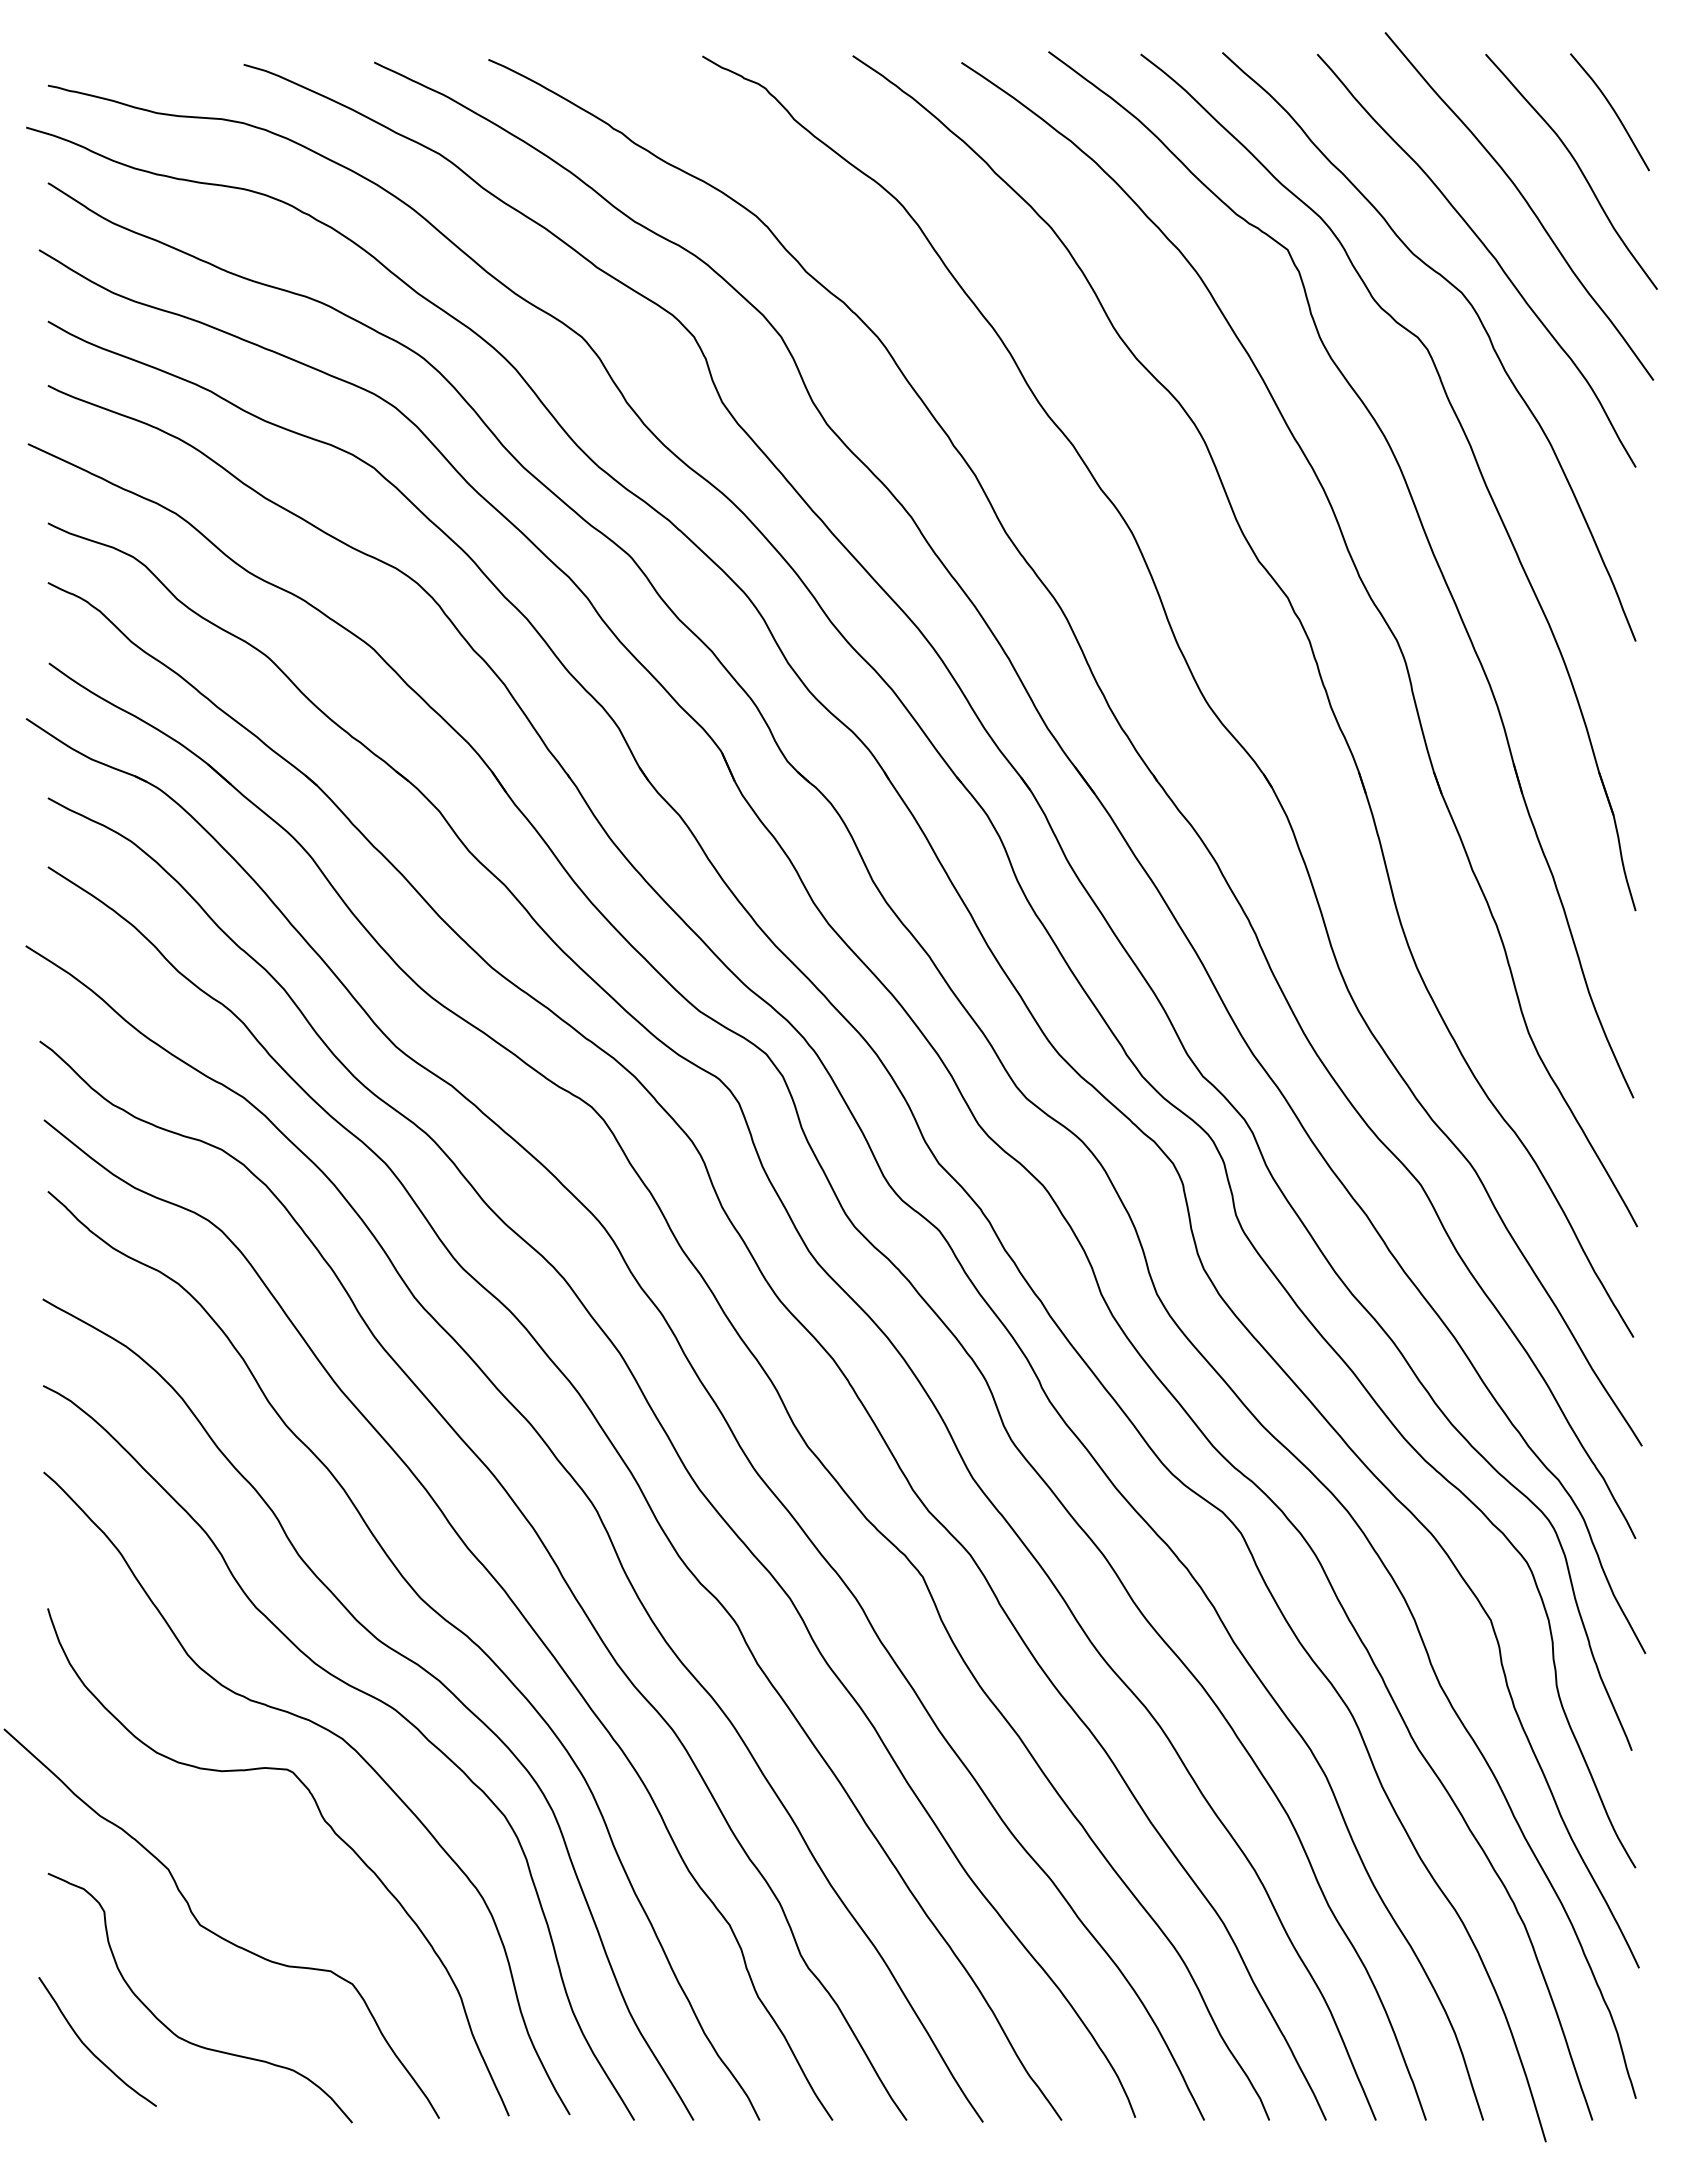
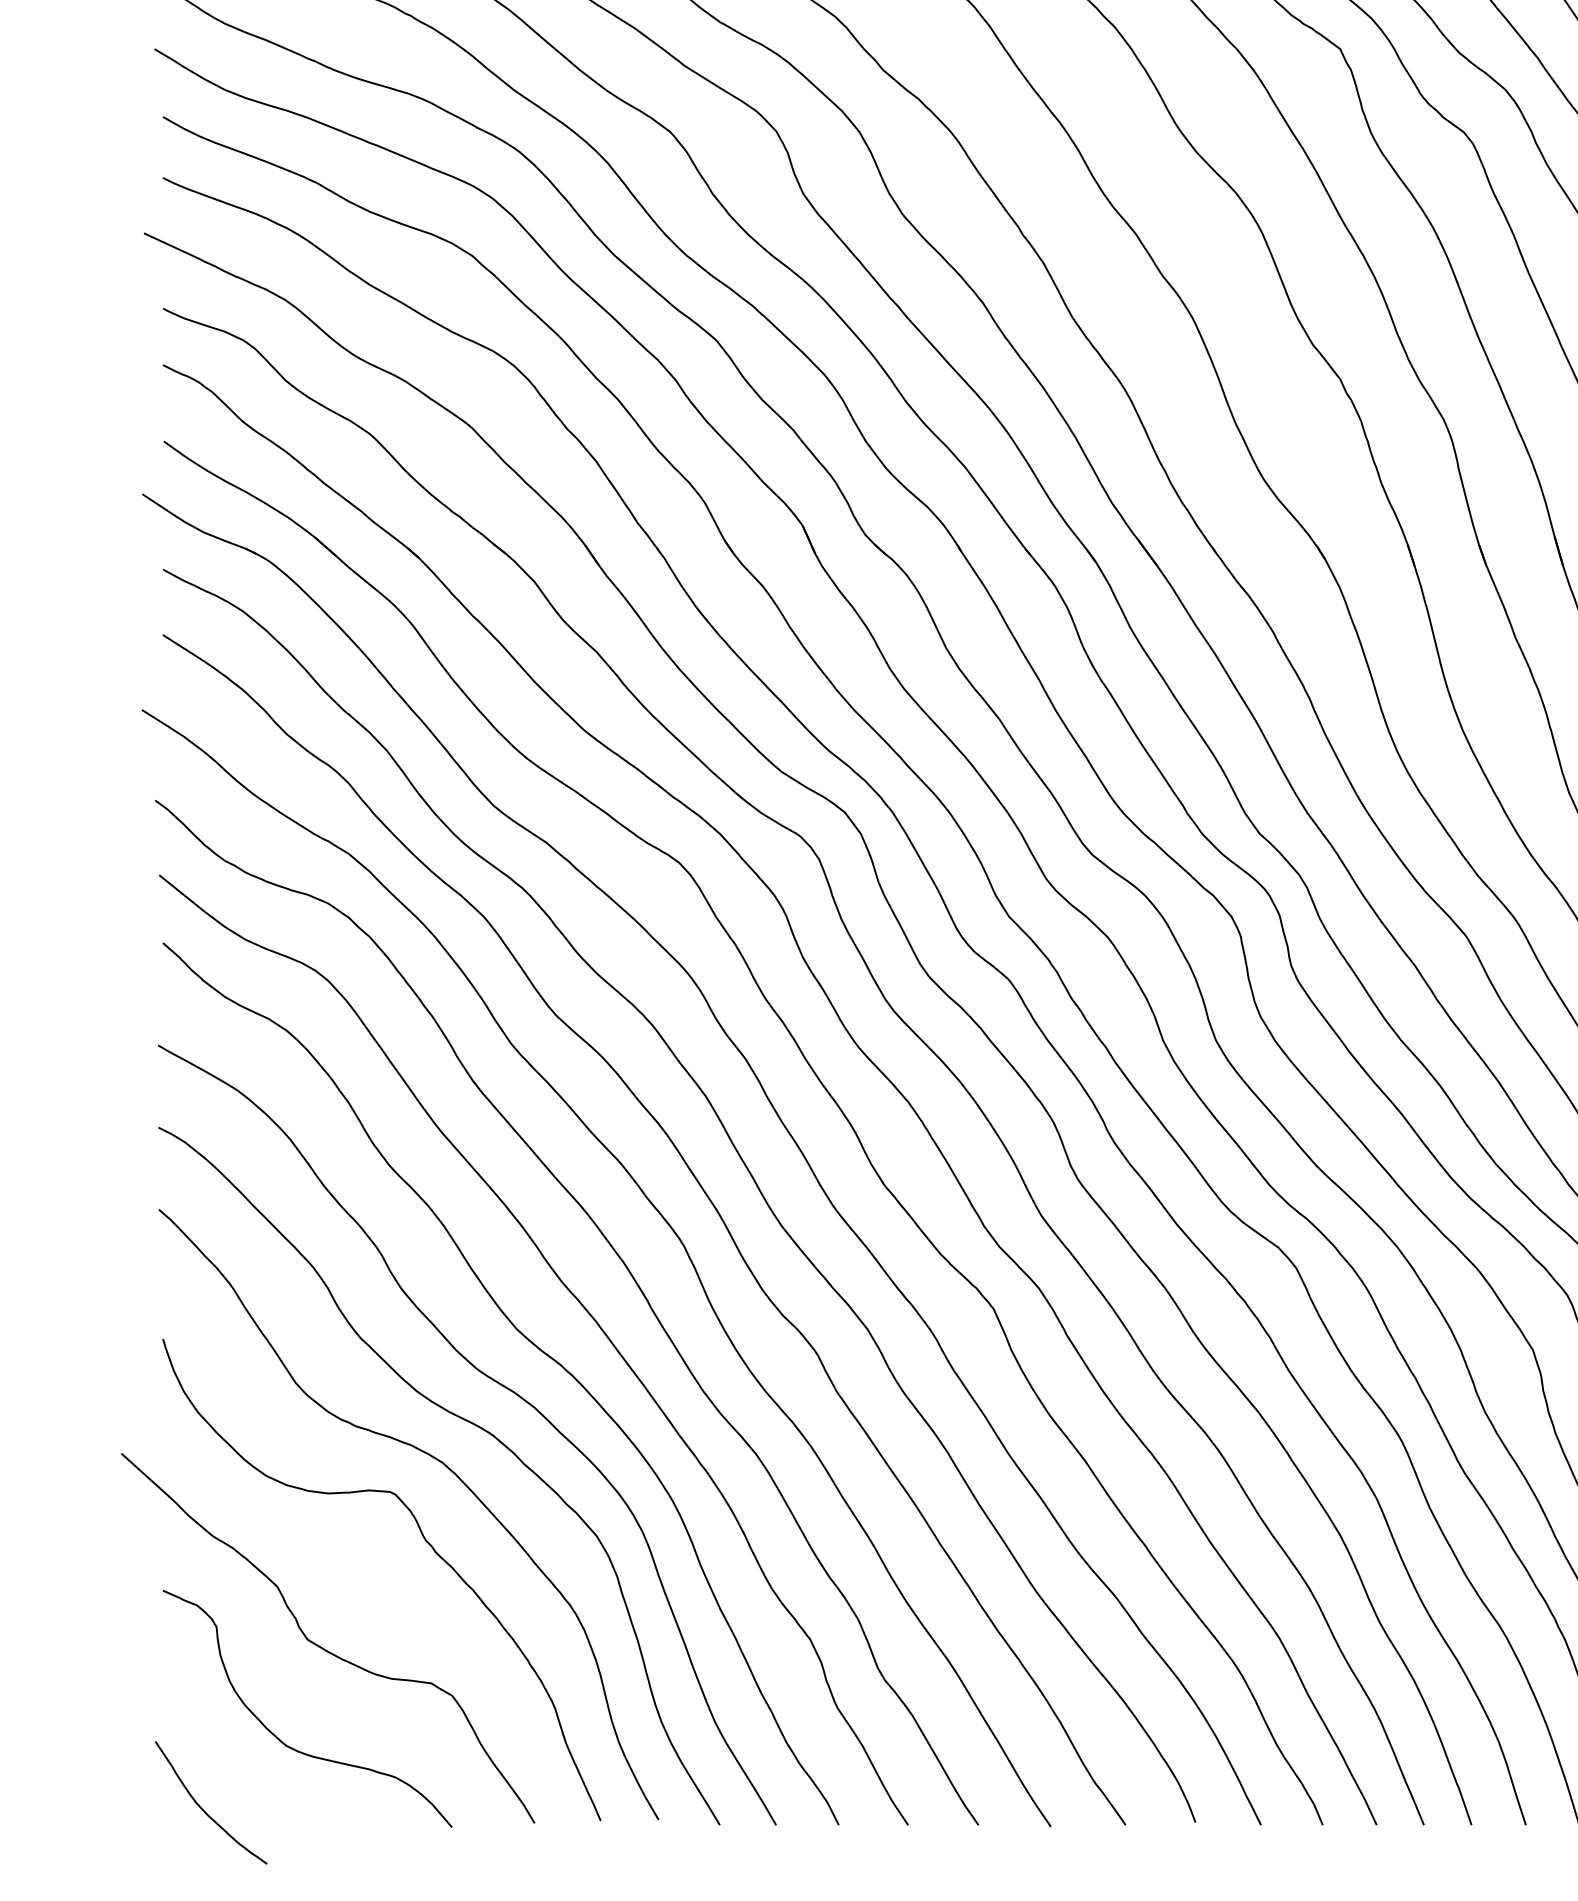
curve: (89, 2048) -> (203, 1808), moved

